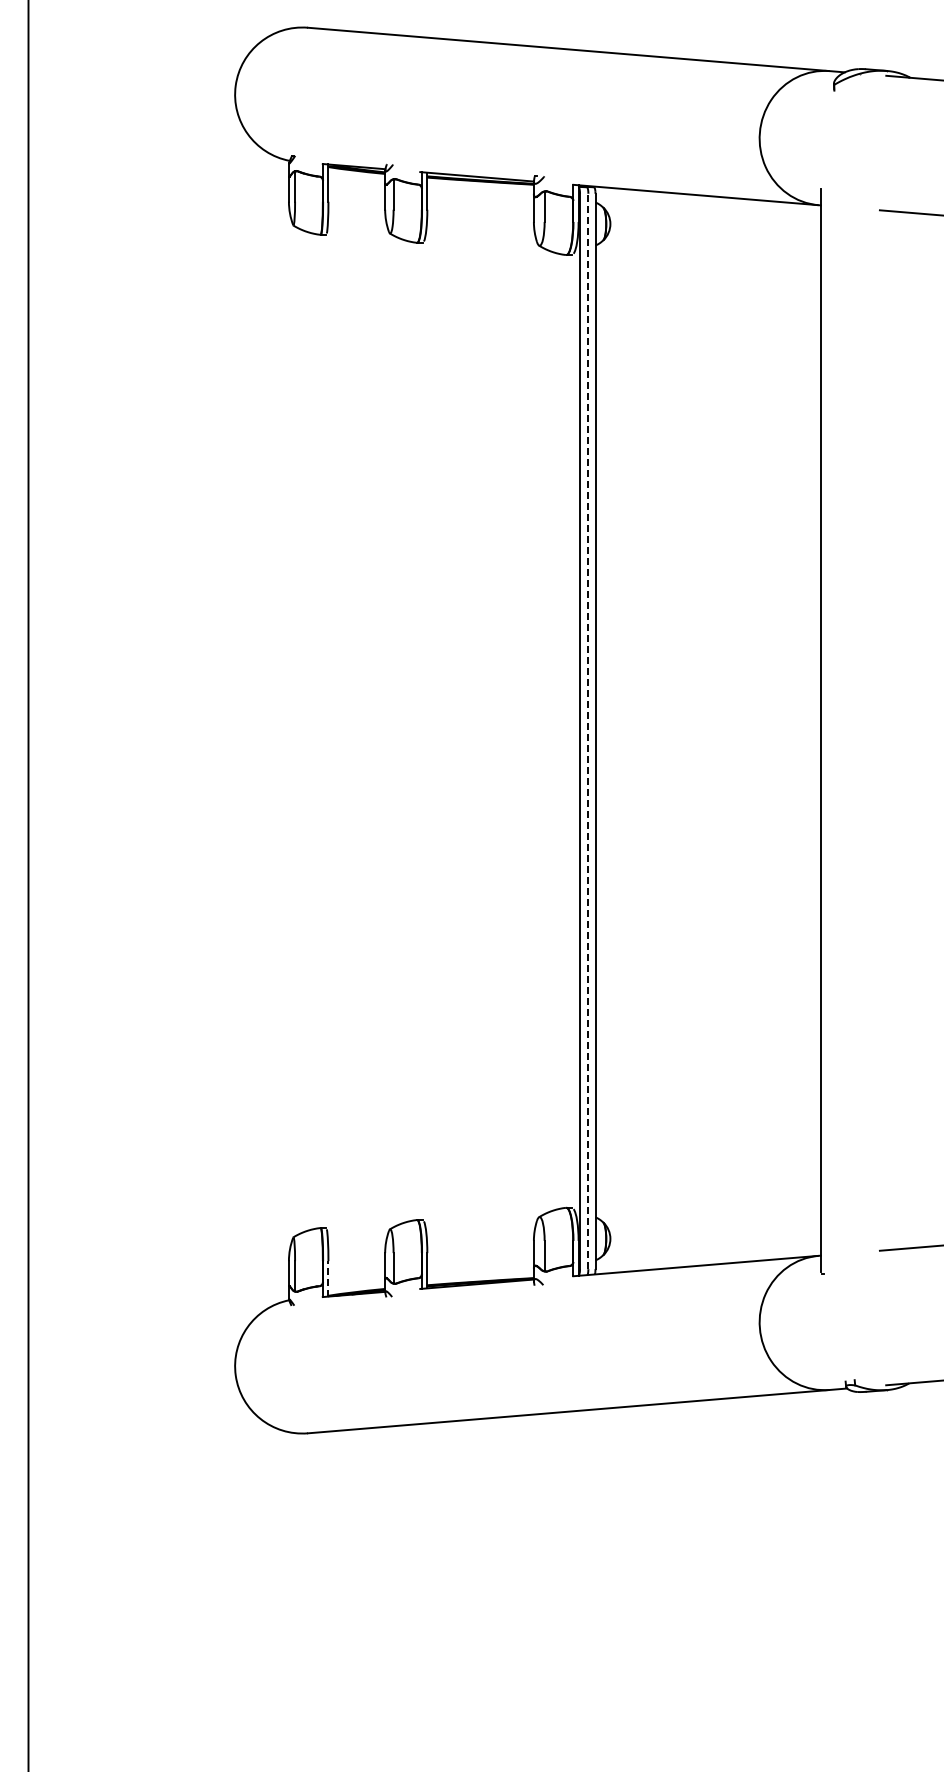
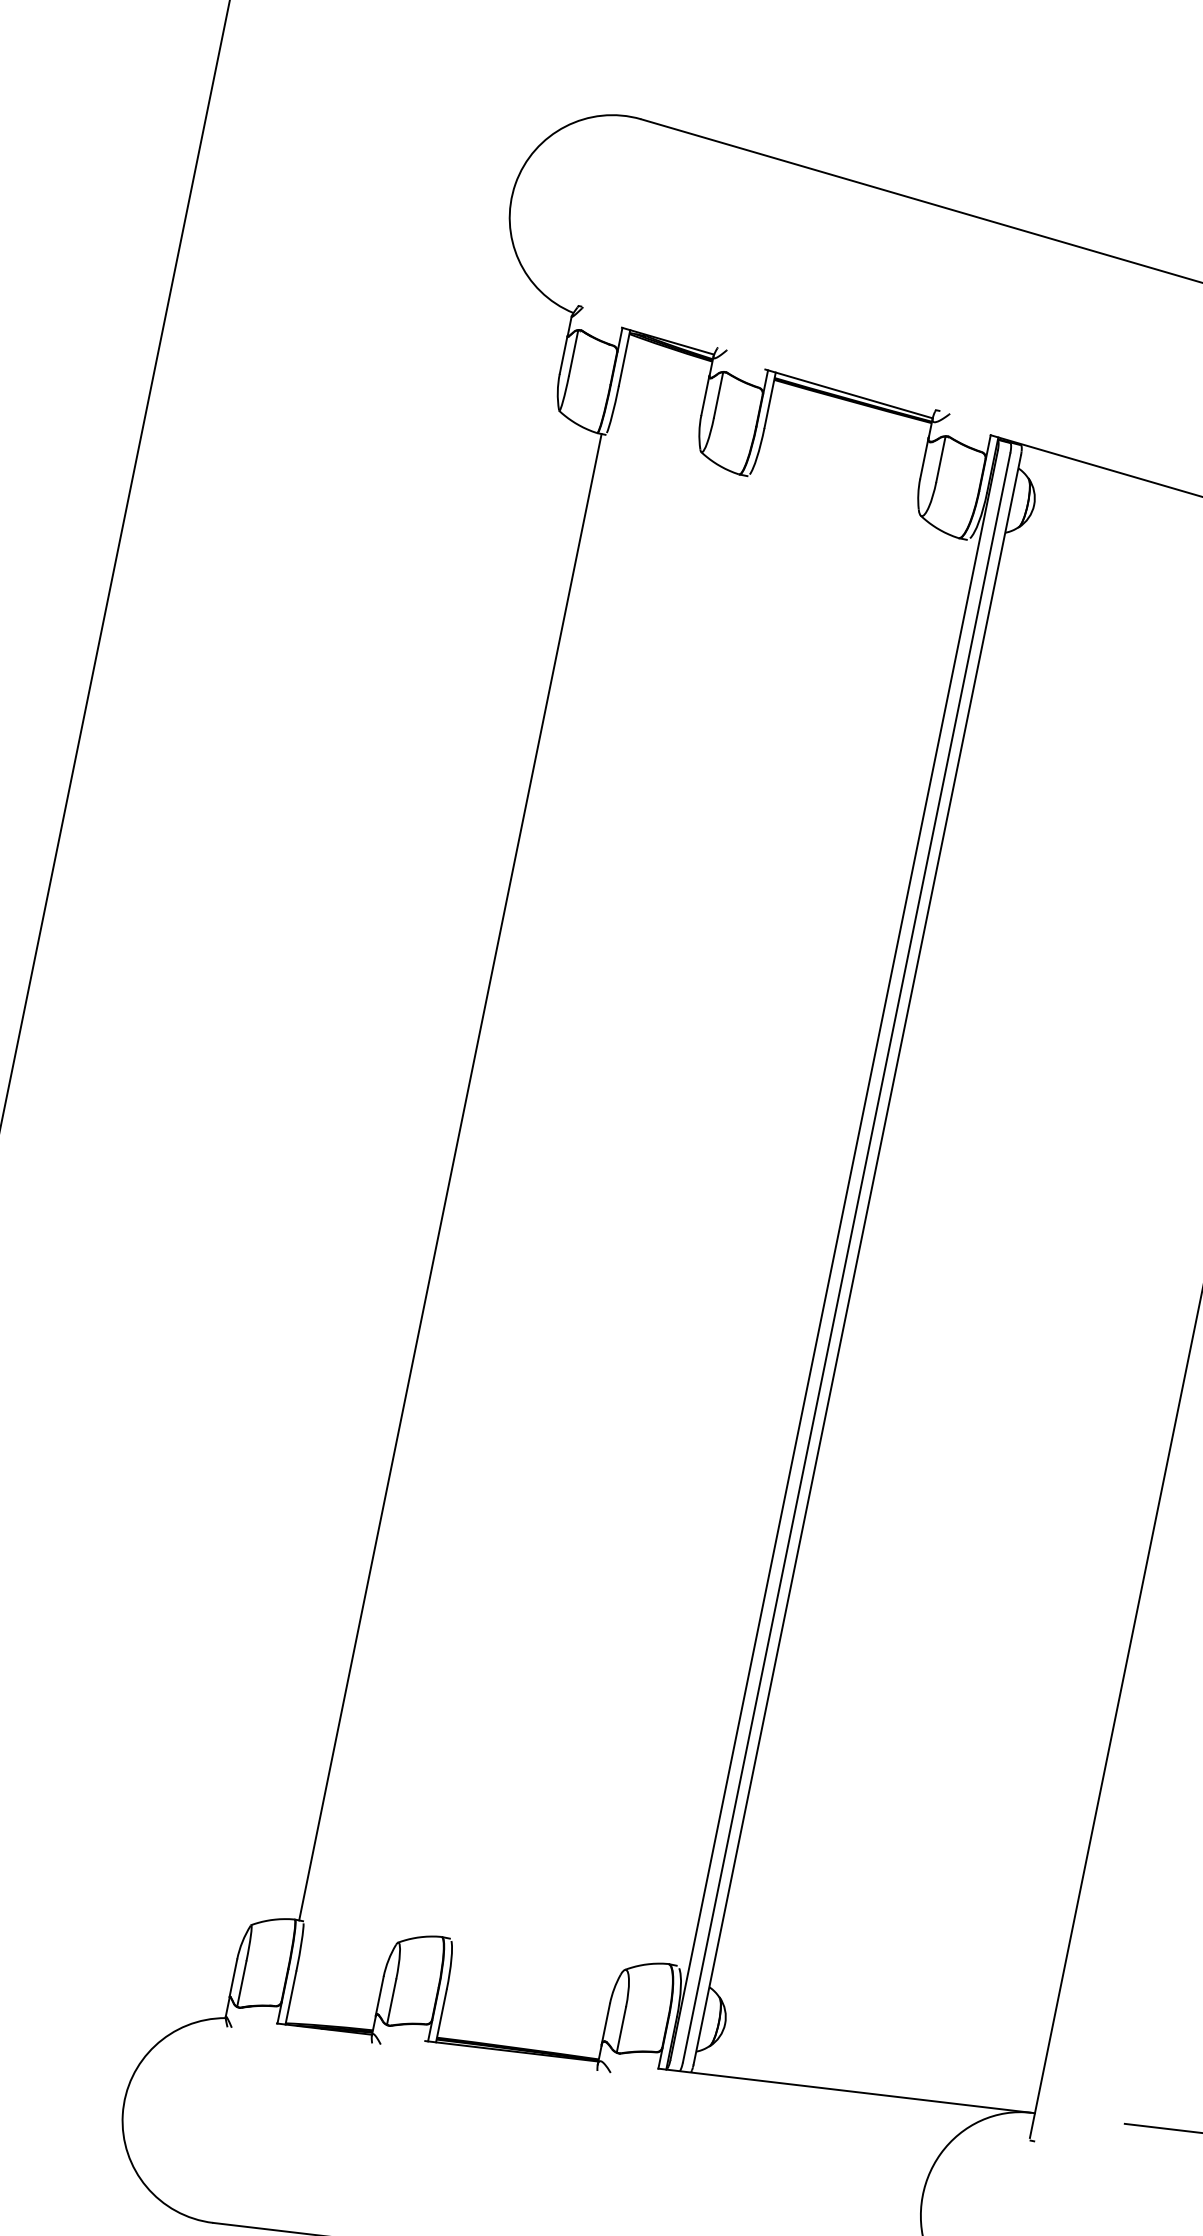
line: (323, 731) -> (450, 1177), added
line: (588, 731) -> (846, 1257), dashed -> solid
line: (328, 1278) -> (291, 1997), dashed -> solid

